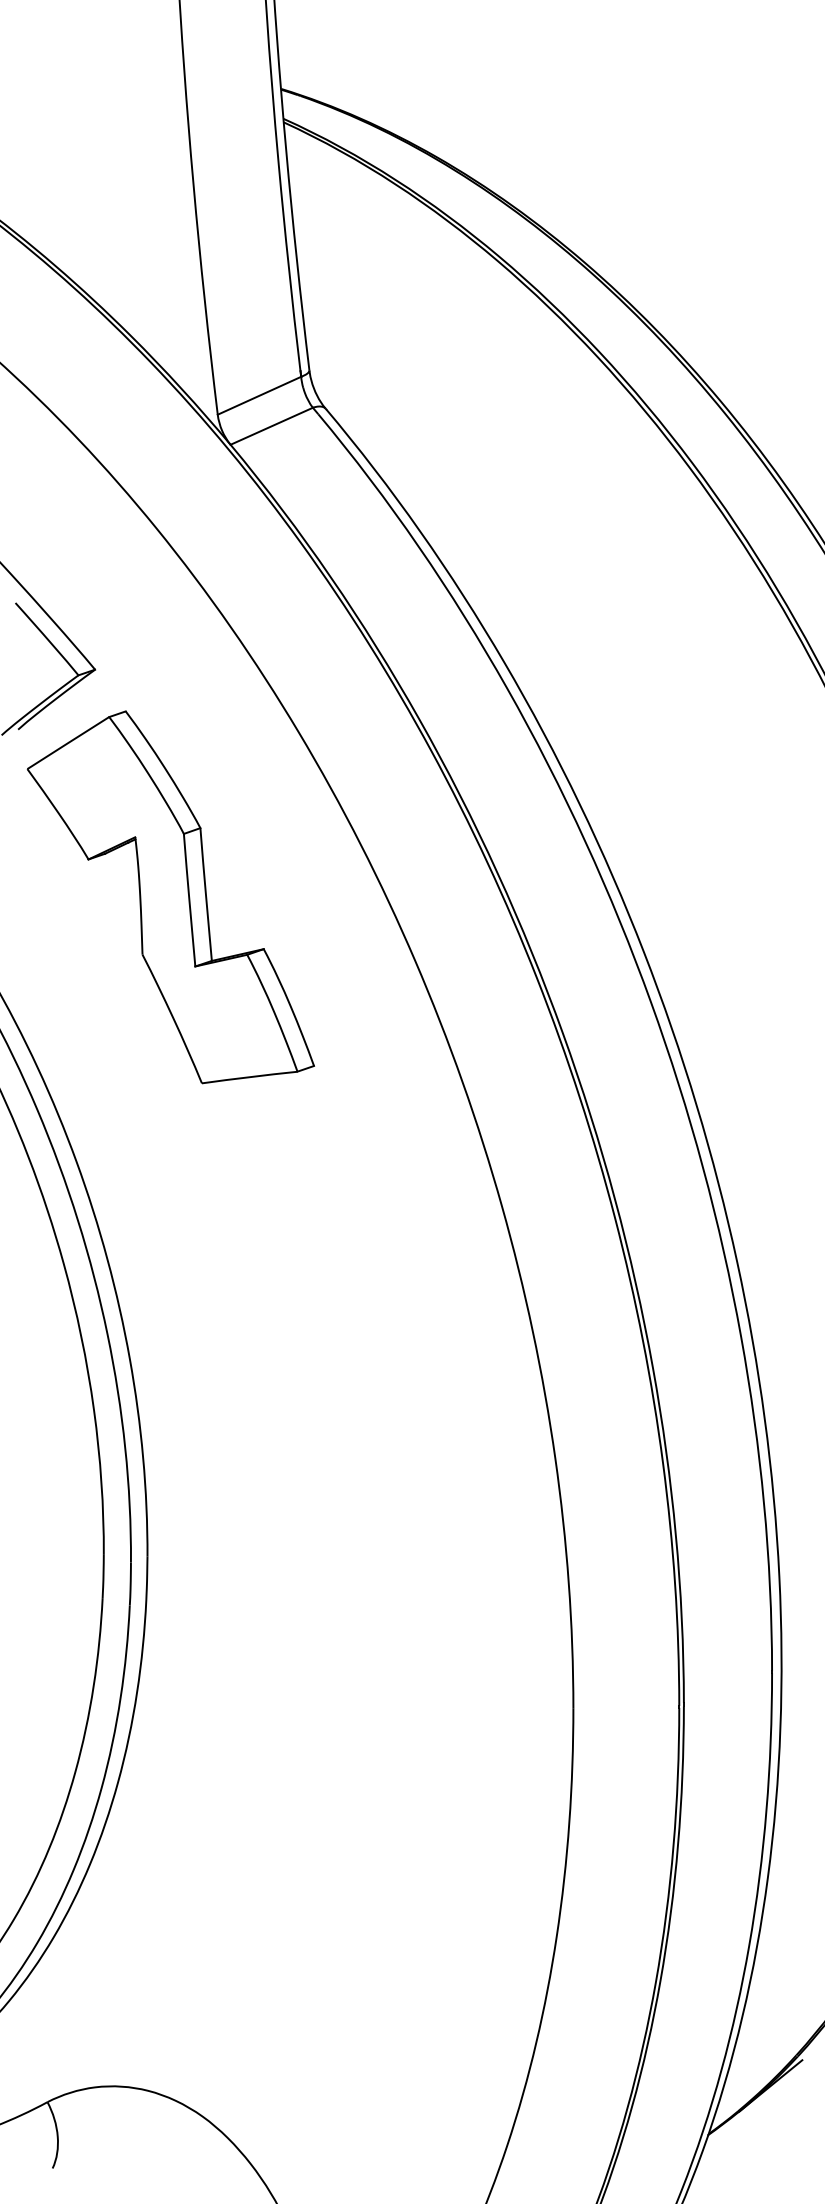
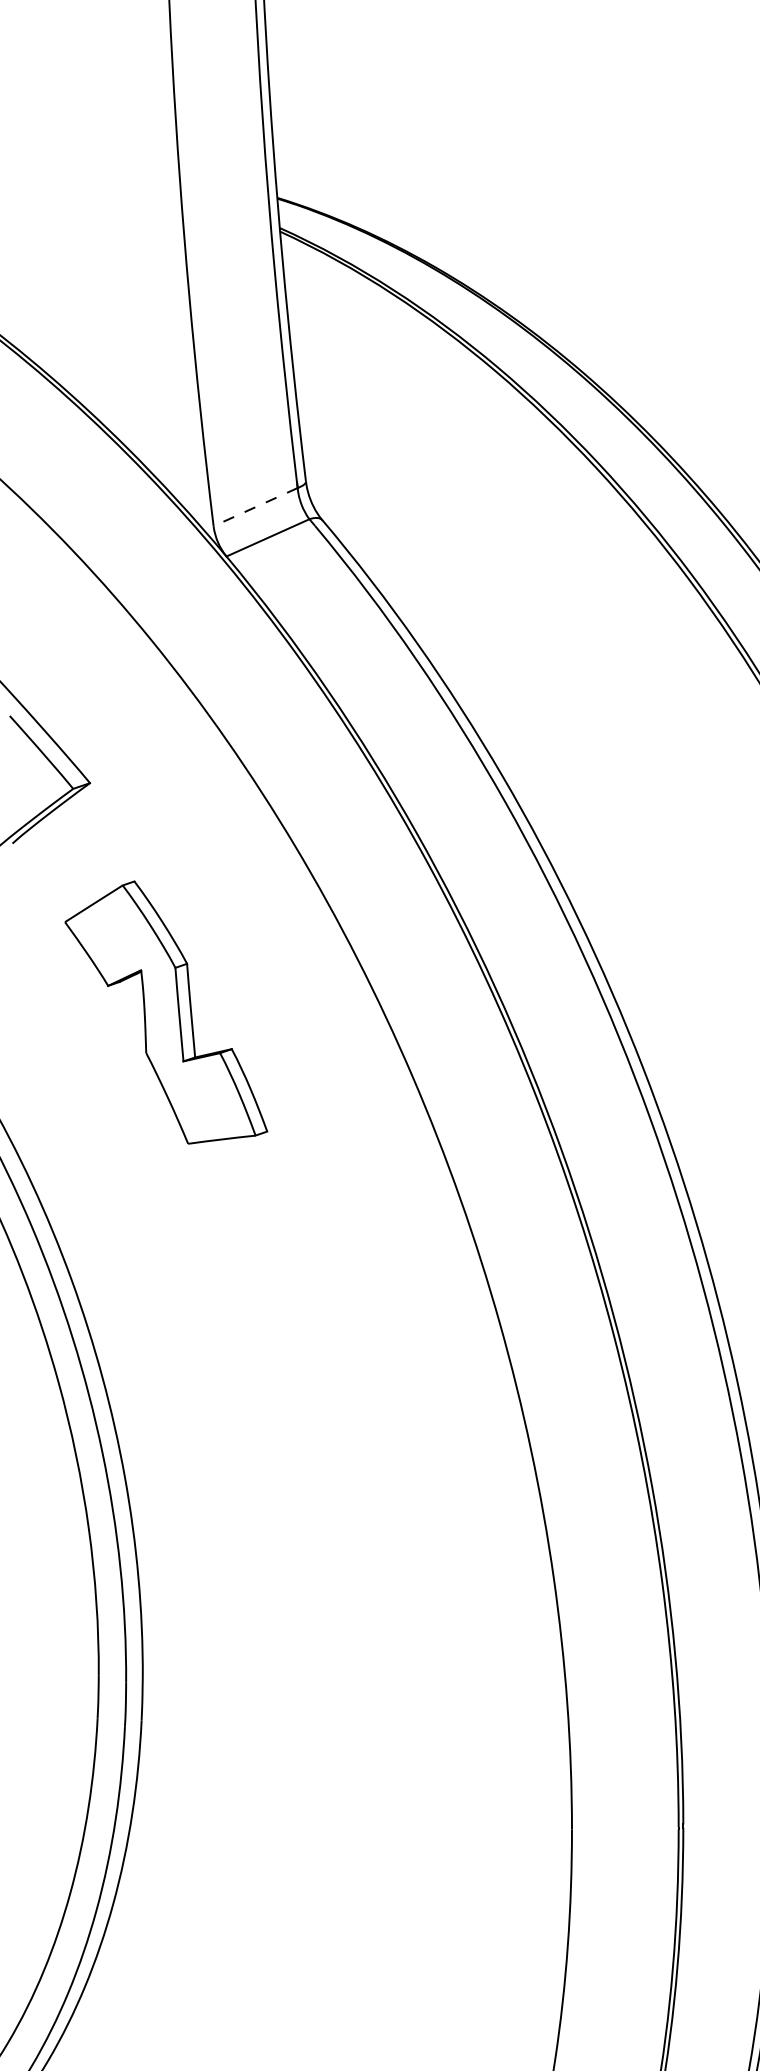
line: (259, 395) -> (255, 506), solid -> dashed
part: (170, 897) -> (165, 1012), size x0.7

